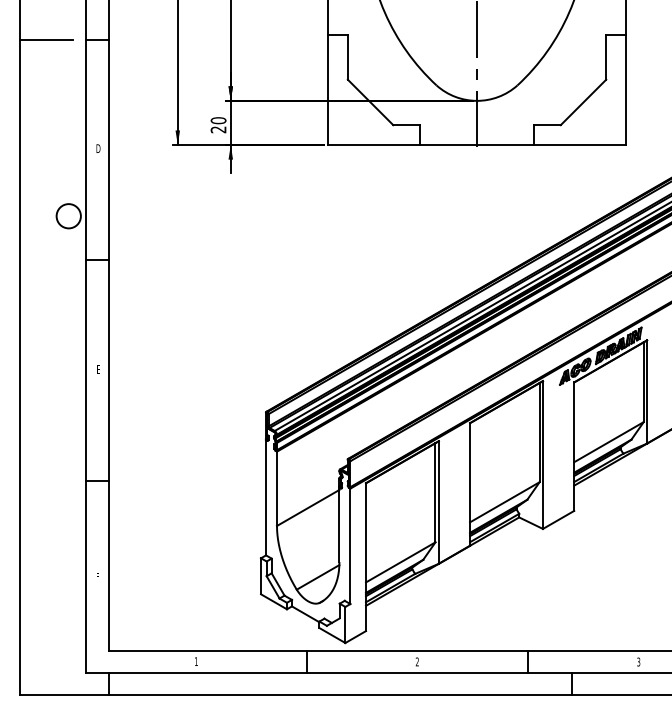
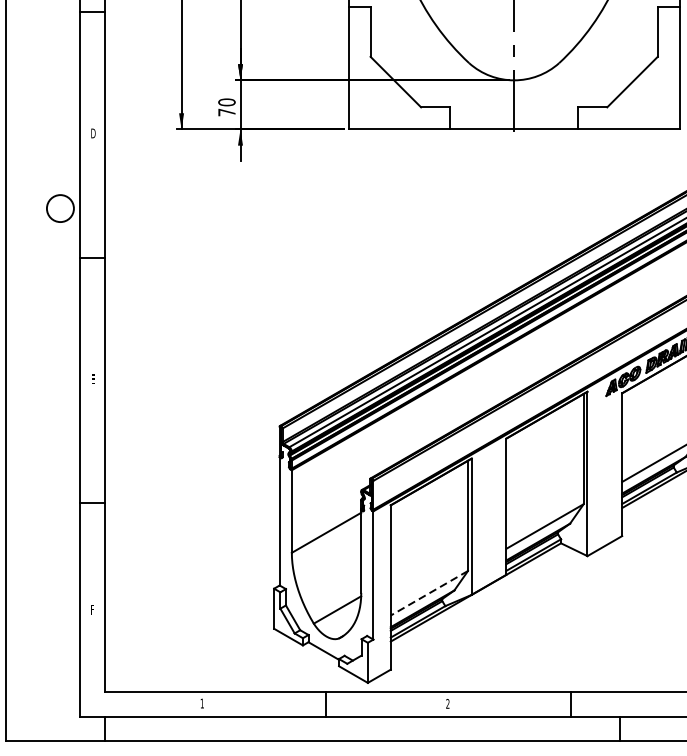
line: (46, 39) -> (35, 12), removed
text: (218, 129) -> (226, 112), 20 -> 70
line: (400, 562) -> (429, 593), solid -> dashed

